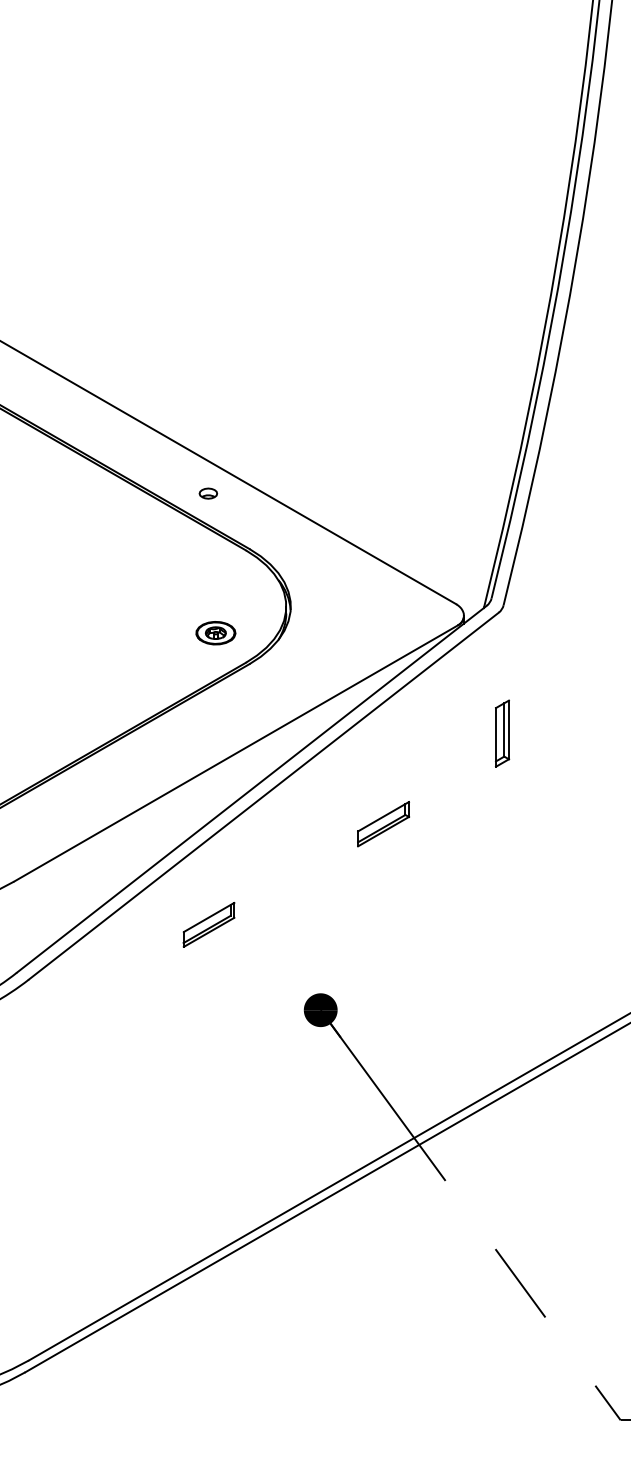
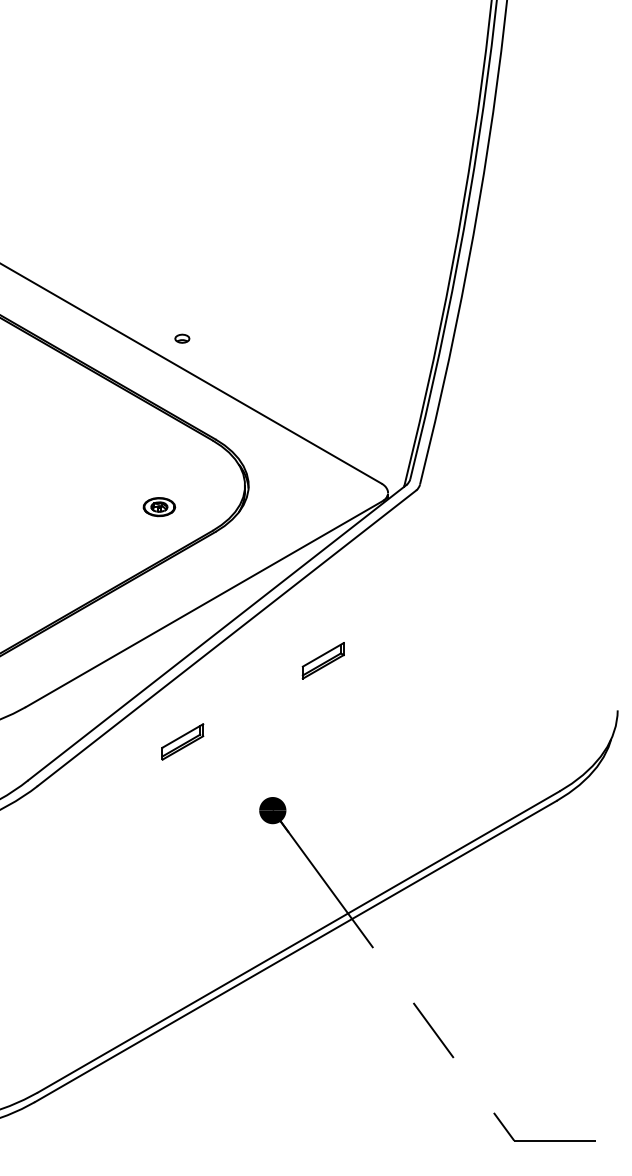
part: (208, 493) -> (182, 338), moved
part: (216, 633) -> (159, 507), moved
part: (501, 733) -> (418, 587), removed

